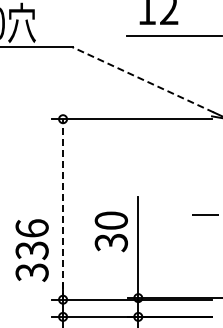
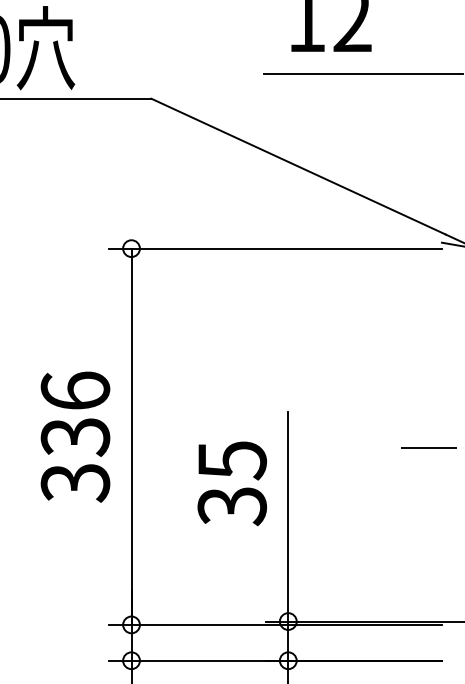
line: (143, 79) -> (299, 165), dashed -> solid
line: (63, 208) -> (132, 434), dashed -> solid
text: (110, 220) -> (230, 459), 30 -> 35
text: (31, 250) -> (74, 436), moved

